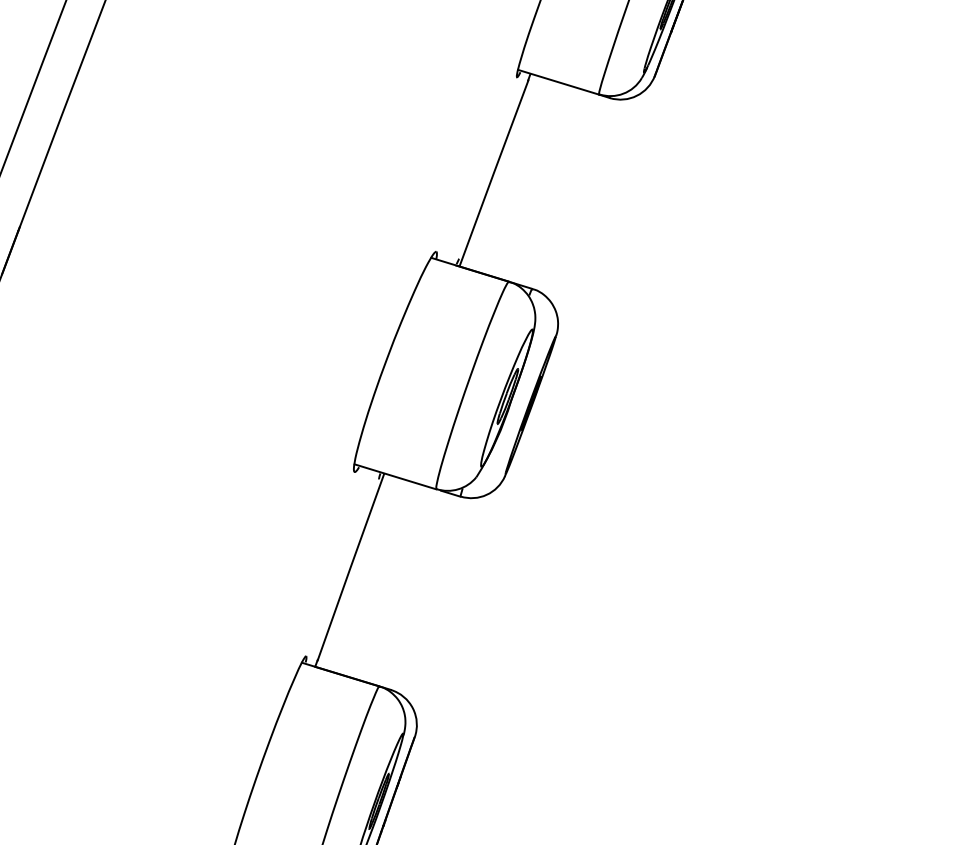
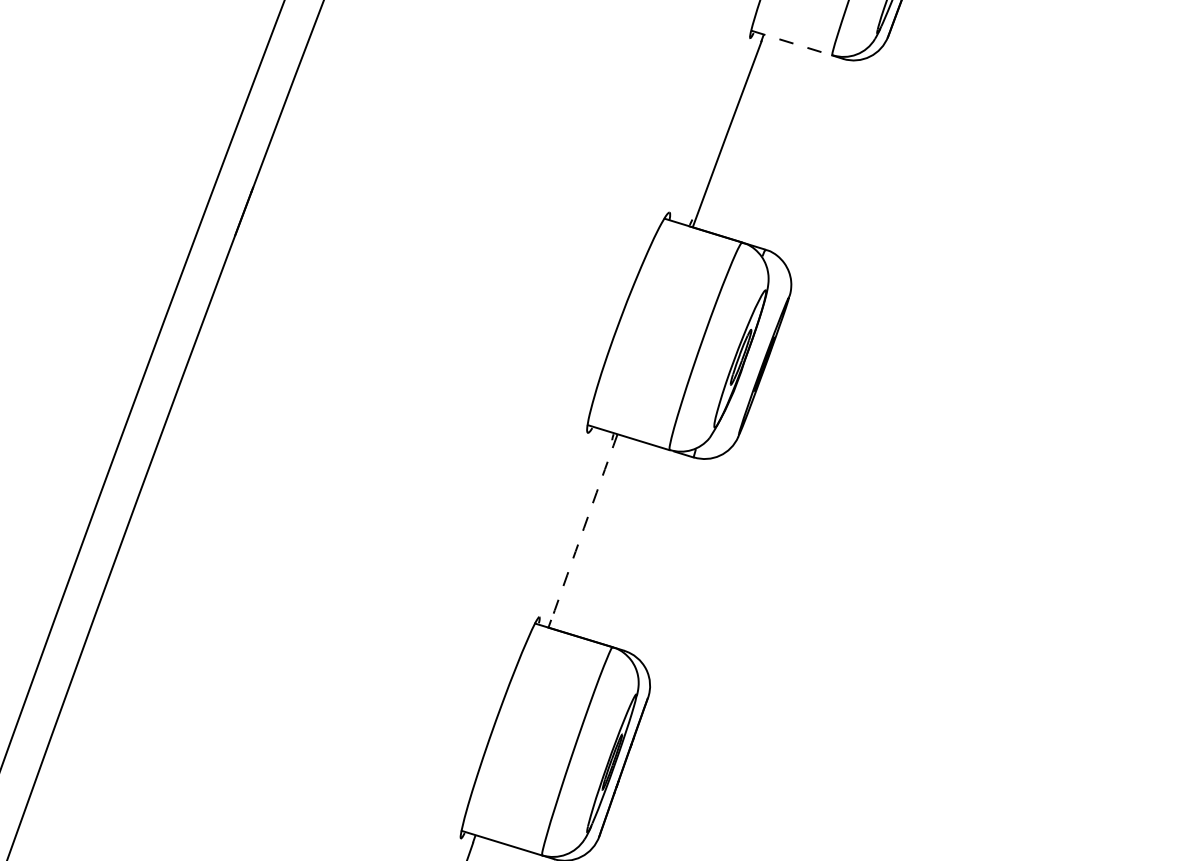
line: (559, 82) -> (792, 43), solid -> dashed
arc: (351, 567) -> (584, 528), solid -> dashed

